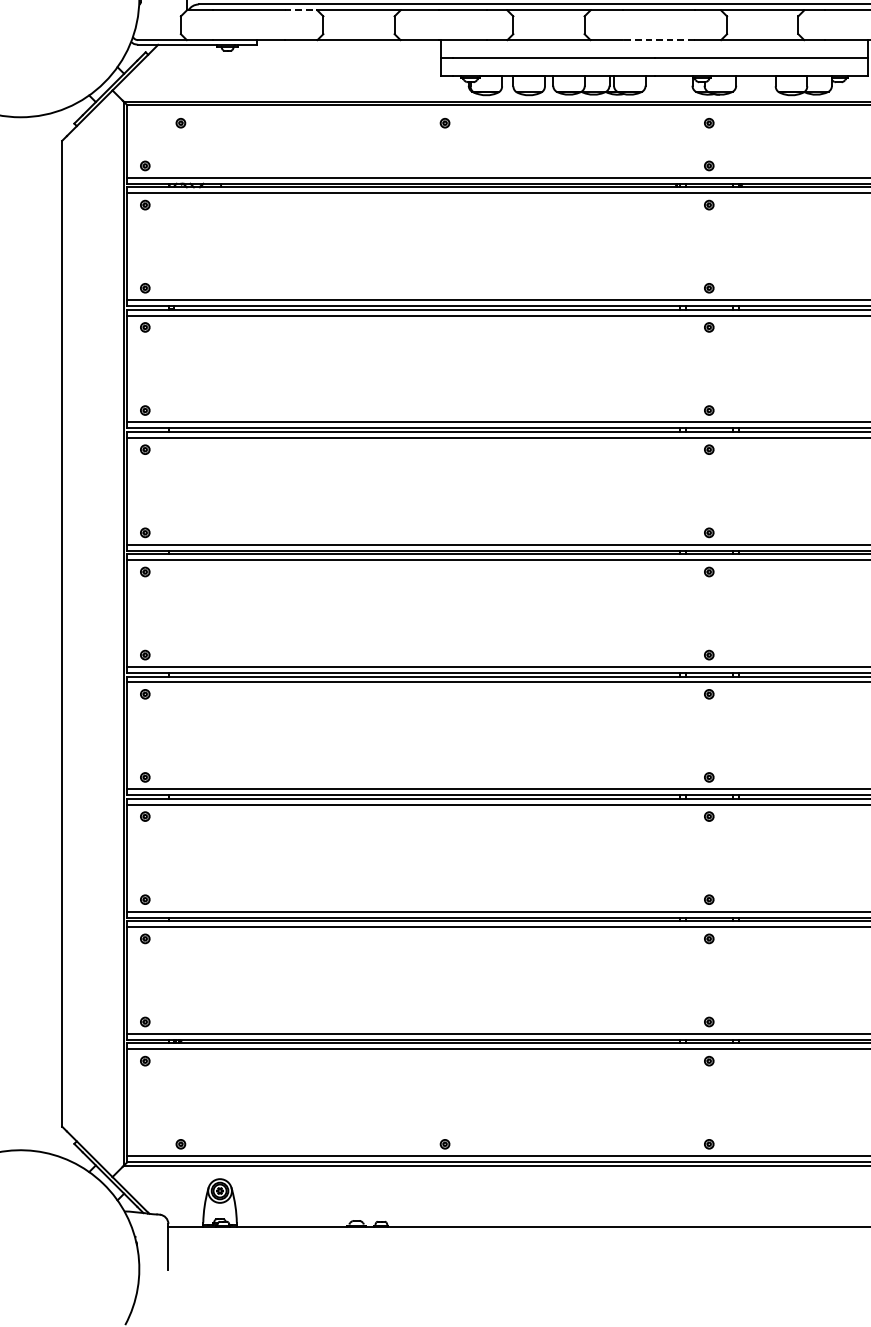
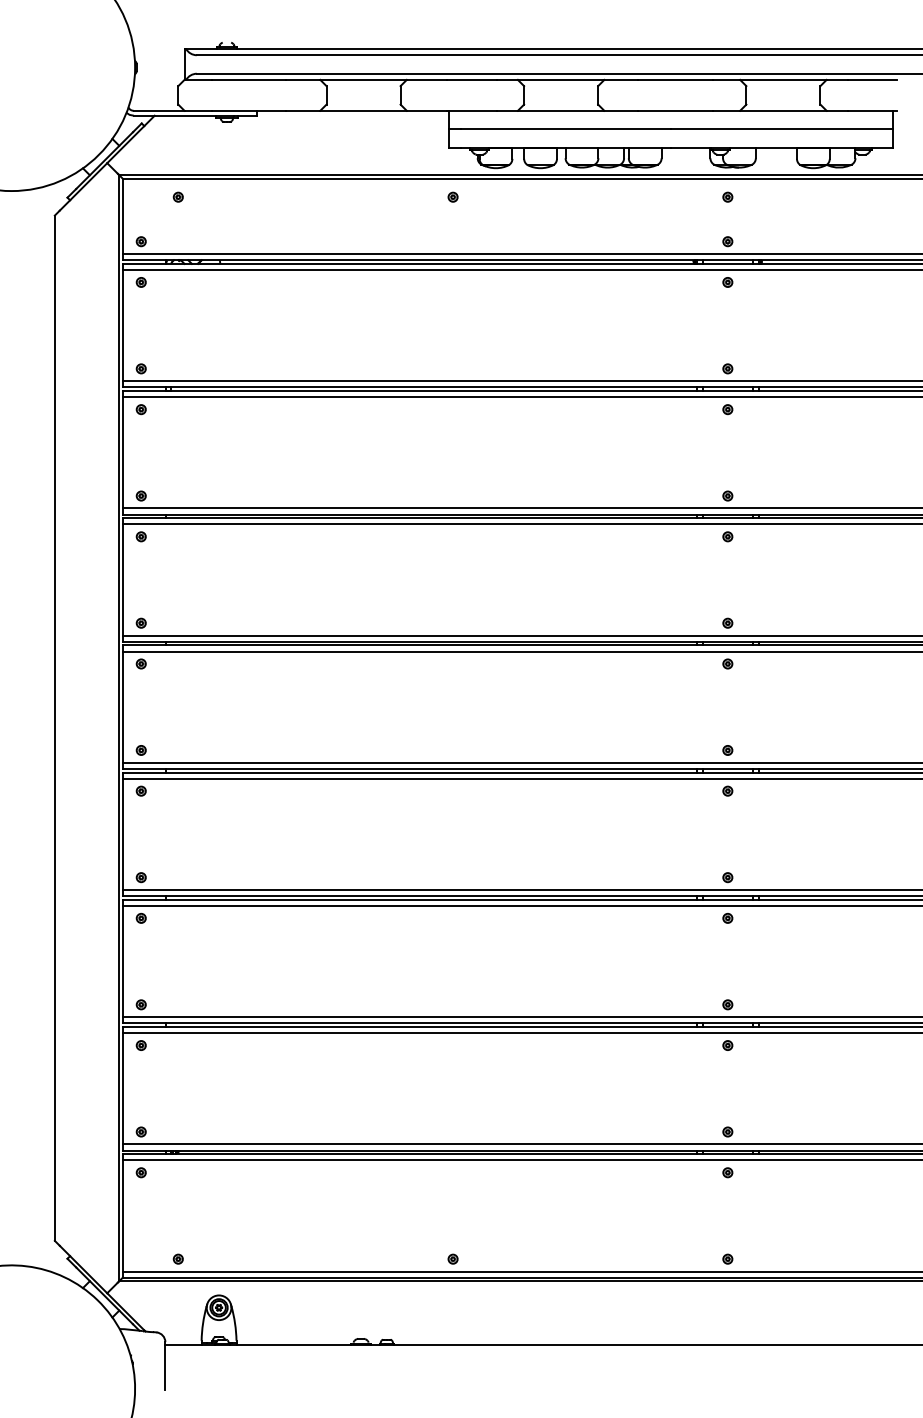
line: (301, 10) -> (303, 79), dashed -> solid
line: (658, 39) -> (675, 110), dashed -> solid

